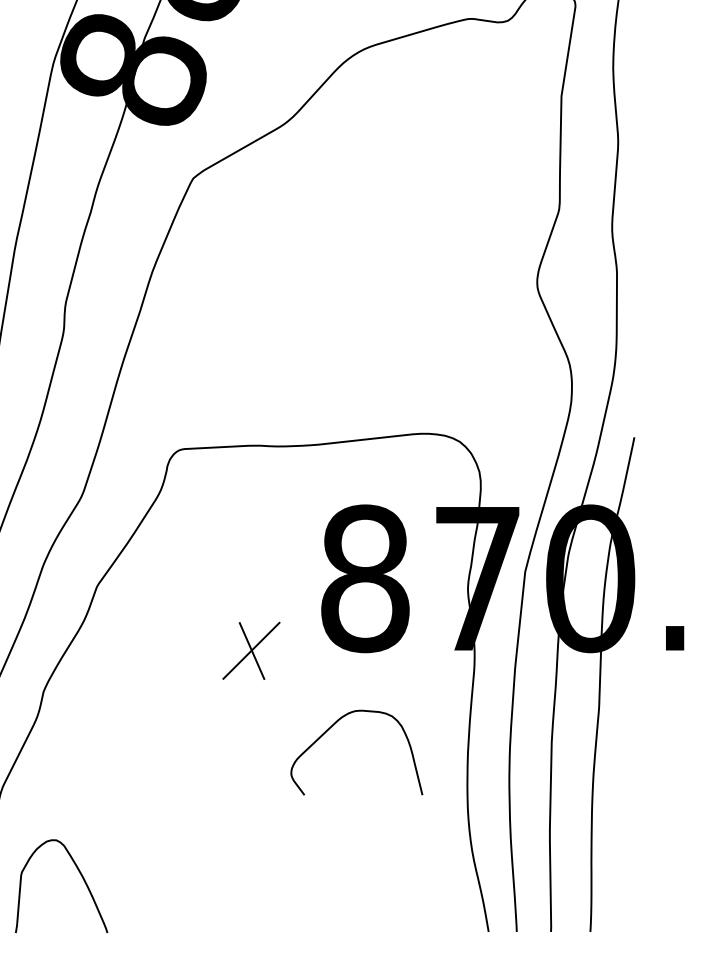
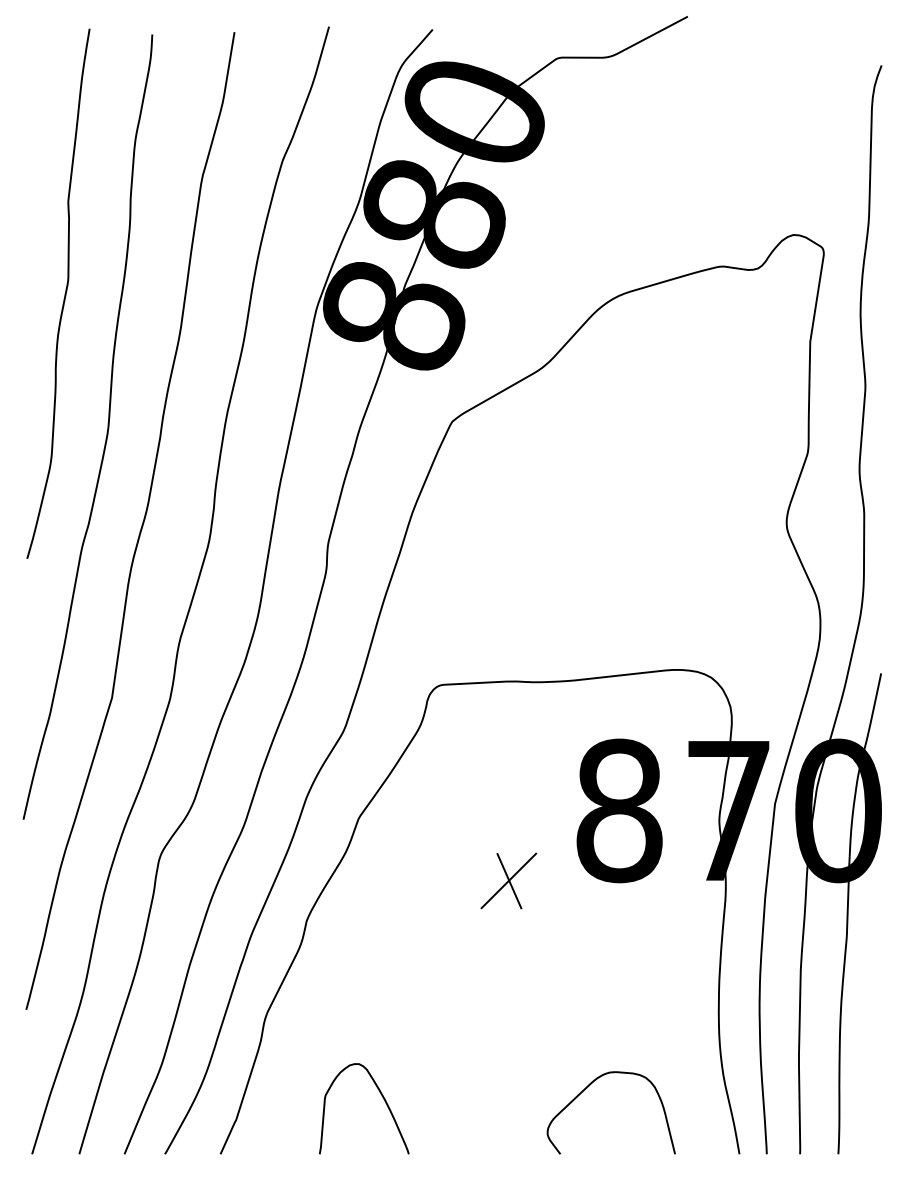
curve: (332, 727) -> (587, 1088), moved
curve: (79, 873) -> (381, 1096), moved

